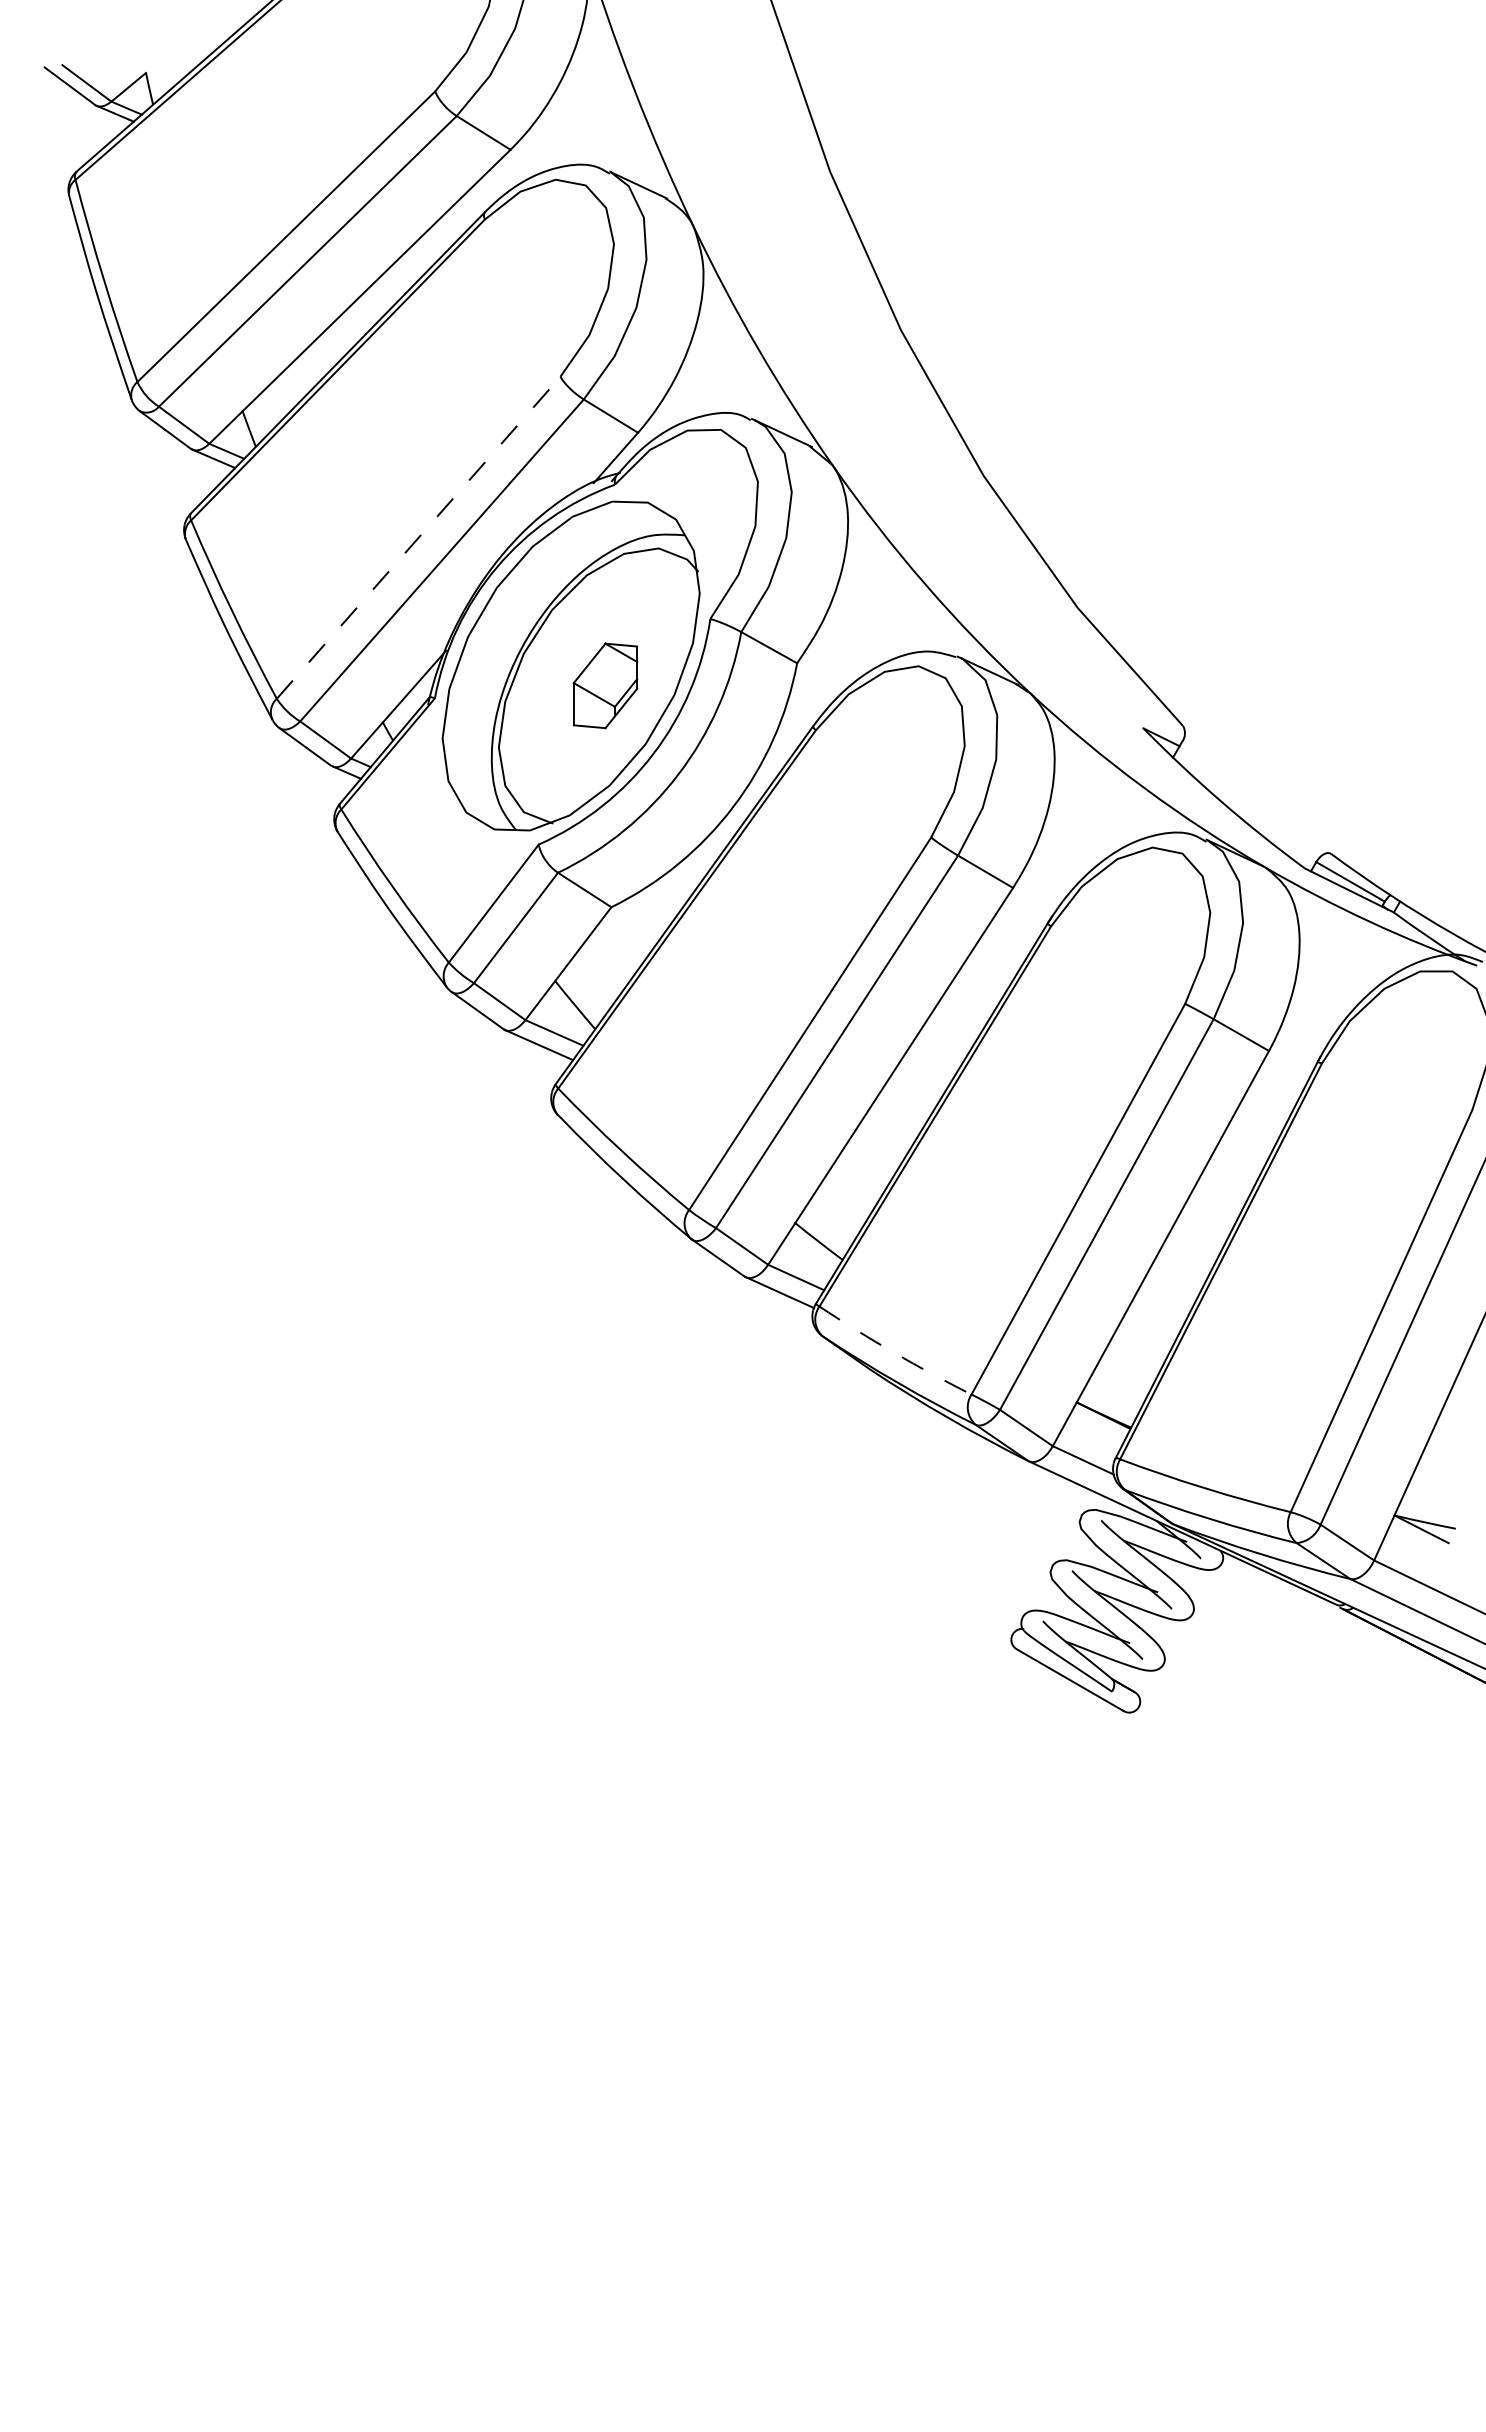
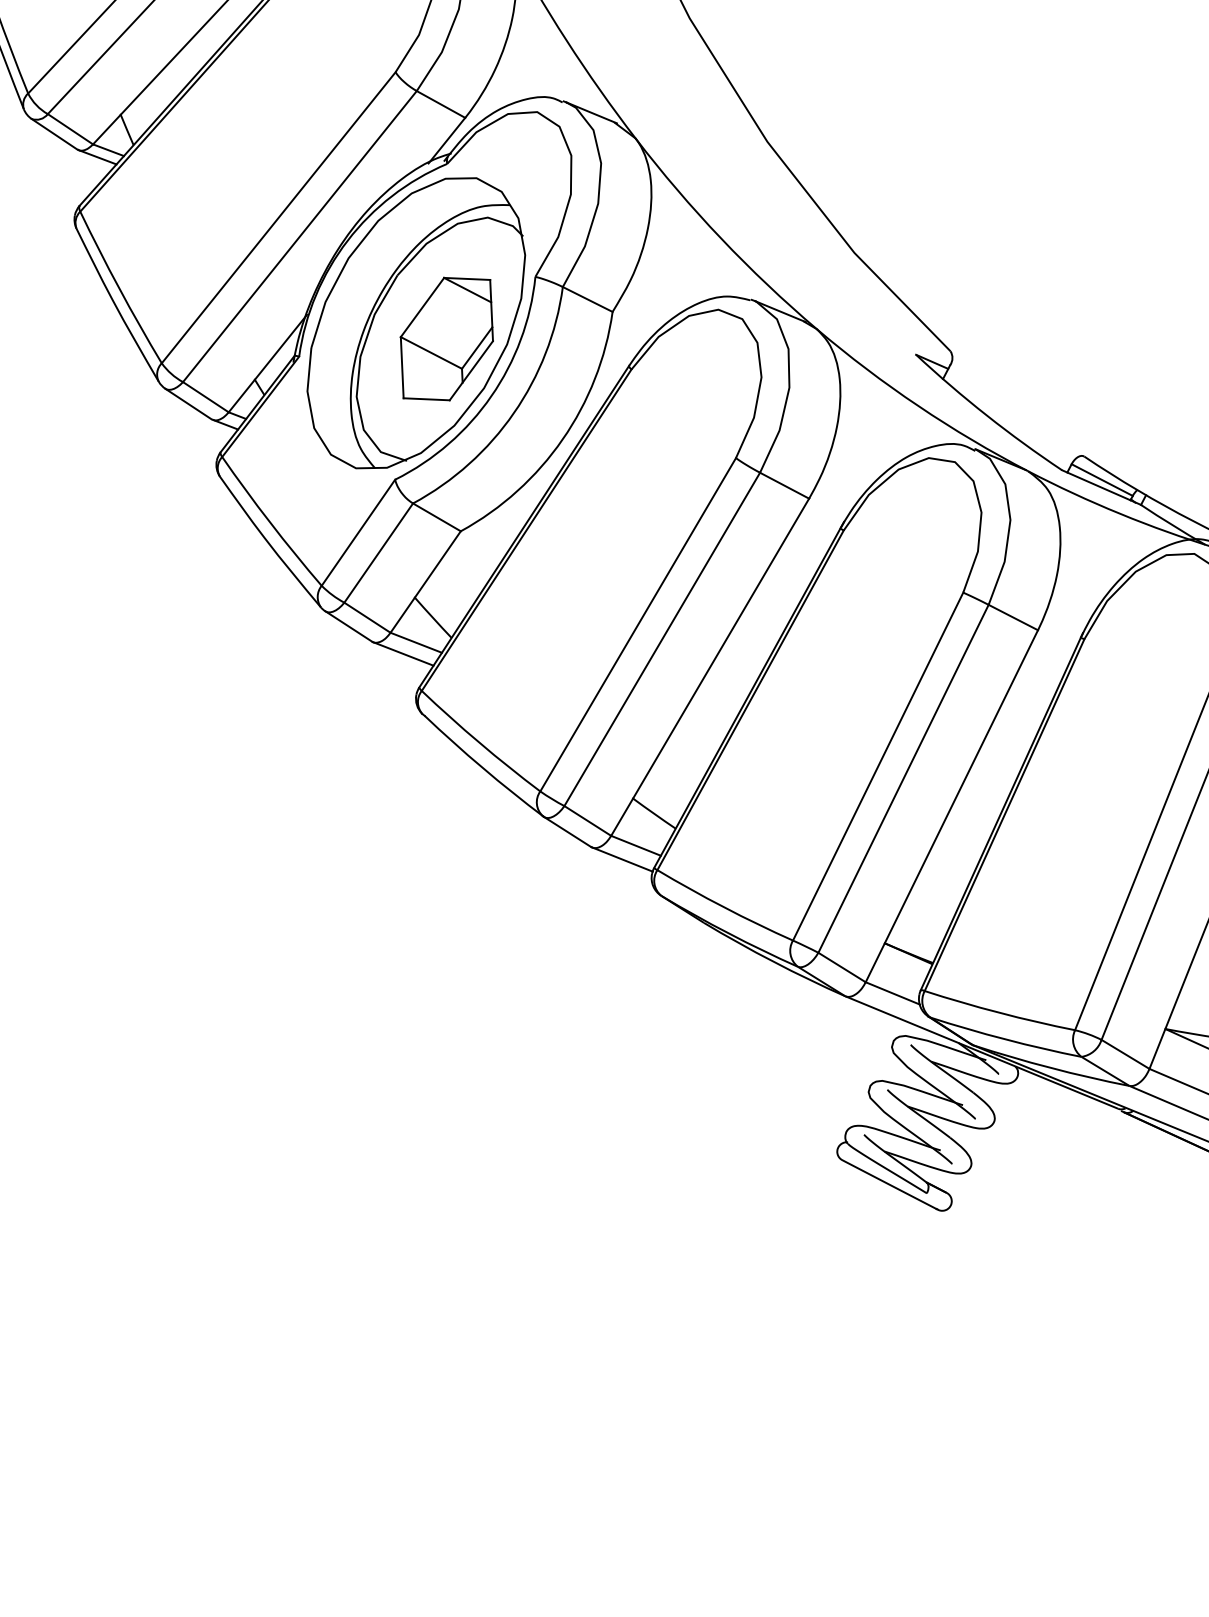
line: (418, 537) -> (278, 217), dashed -> solid
part: (605, 685) -> (446, 338), size x1.67
arc: (894, 1352) -> (724, 907), dashed -> solid

